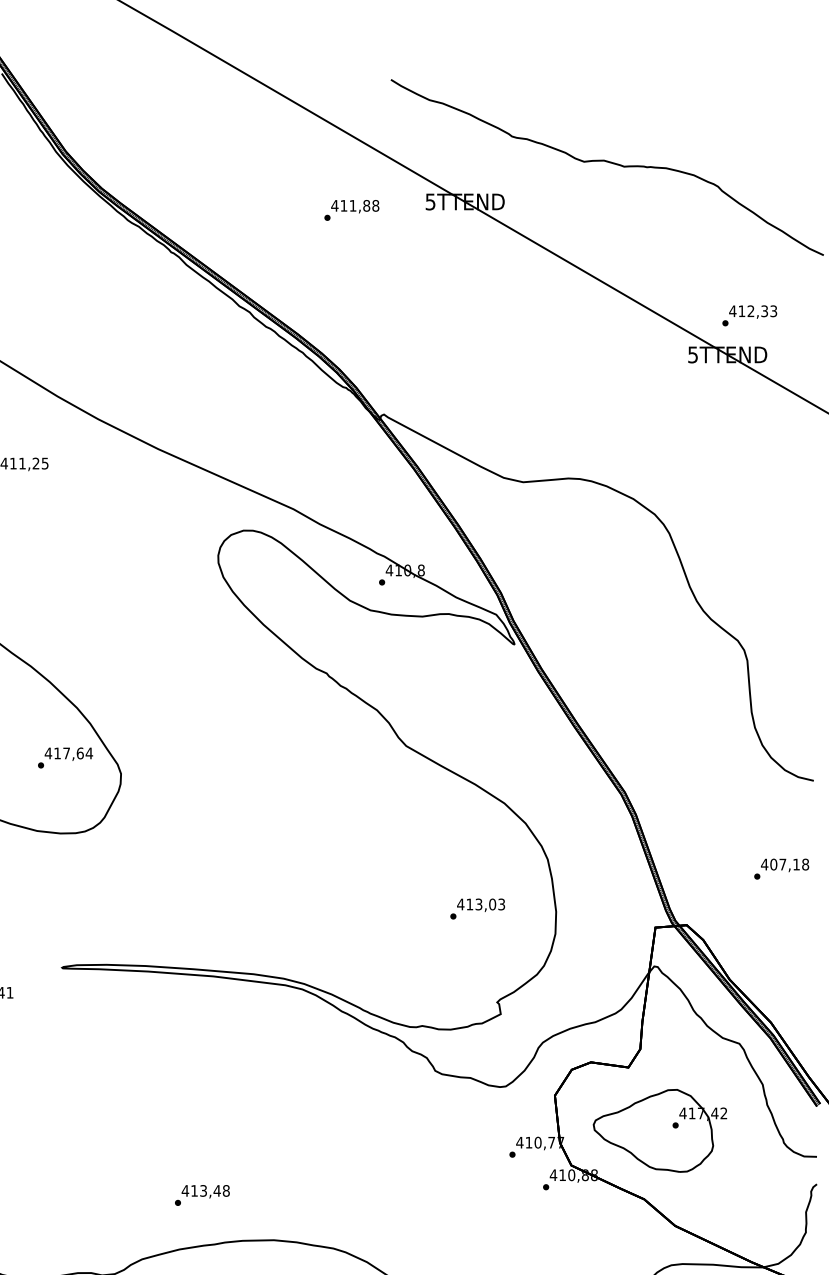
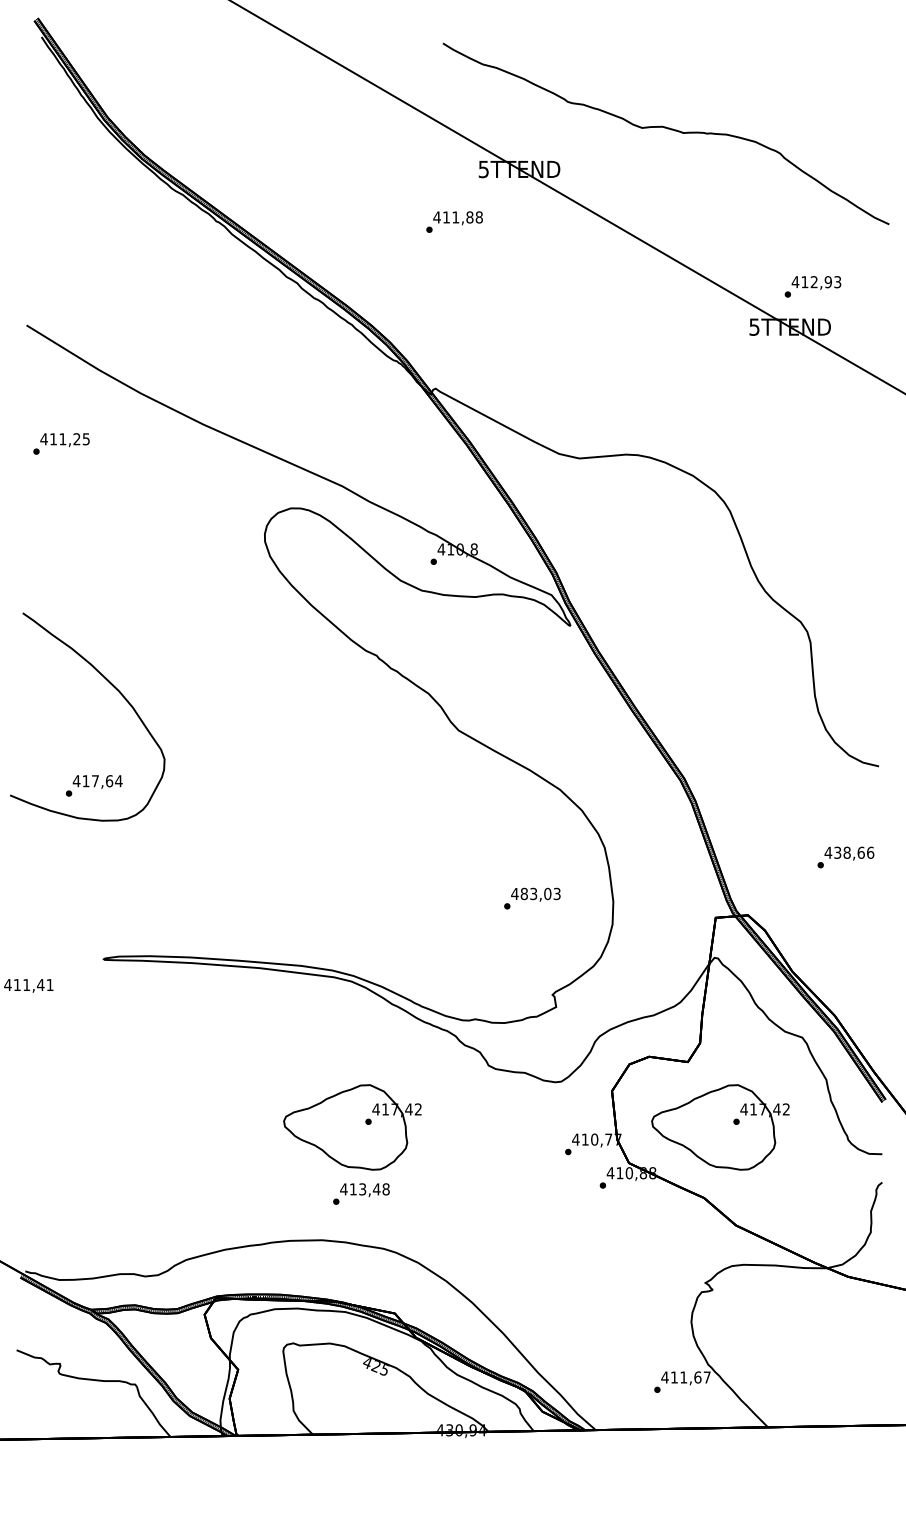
text: (351, 209) -> (454, 221), moved
text: (763, 310) -> (827, 281), 412,33 -> 412,93
text: (64, 757) -> (93, 785), moved
text: (790, 864) -> (854, 852), 407,18 -> 438,66
text: (469, 904) -> (523, 893), 413,03 -> 483,03
part: (303, 1130) -> (352, 1127), added
text: (202, 1194) -> (361, 1193), moved

